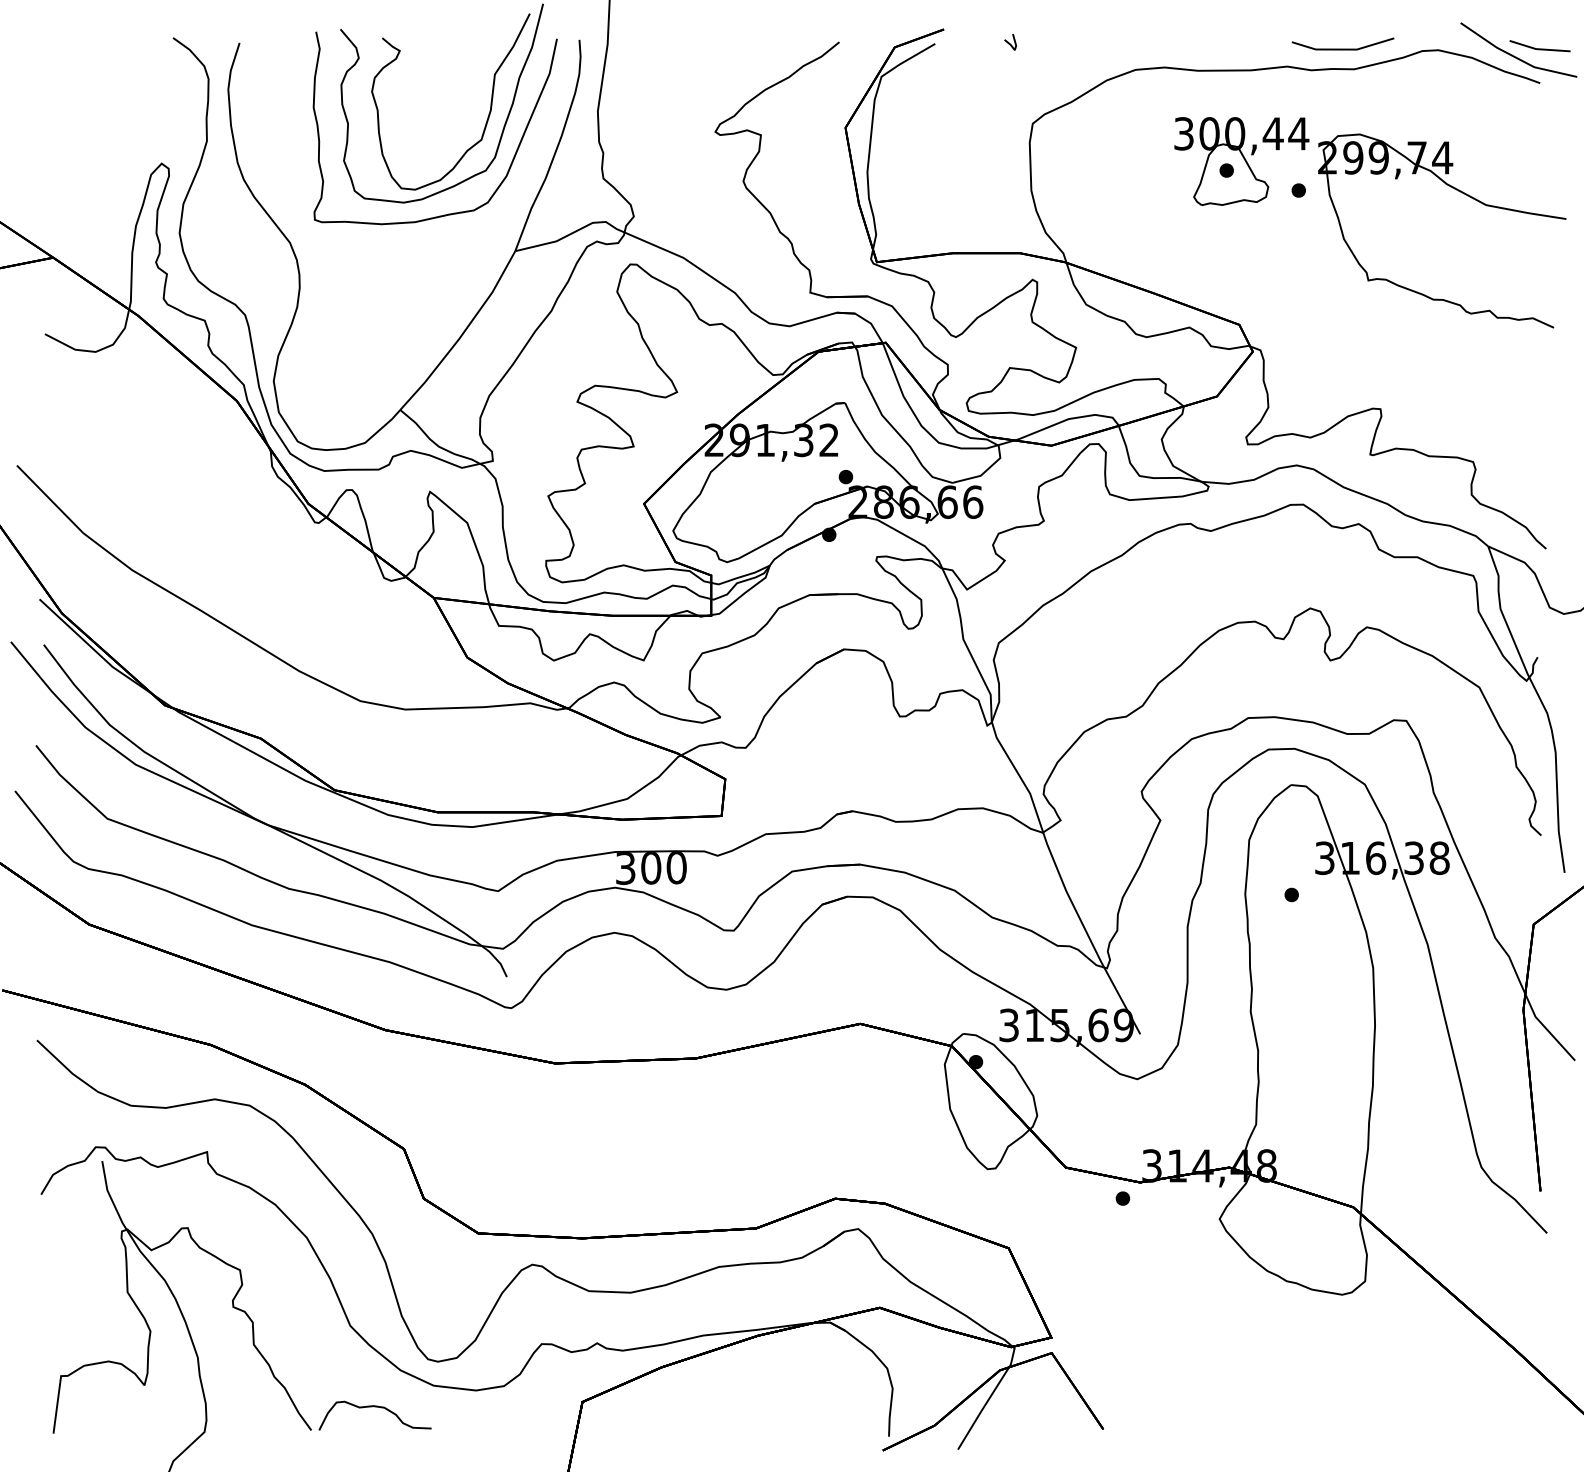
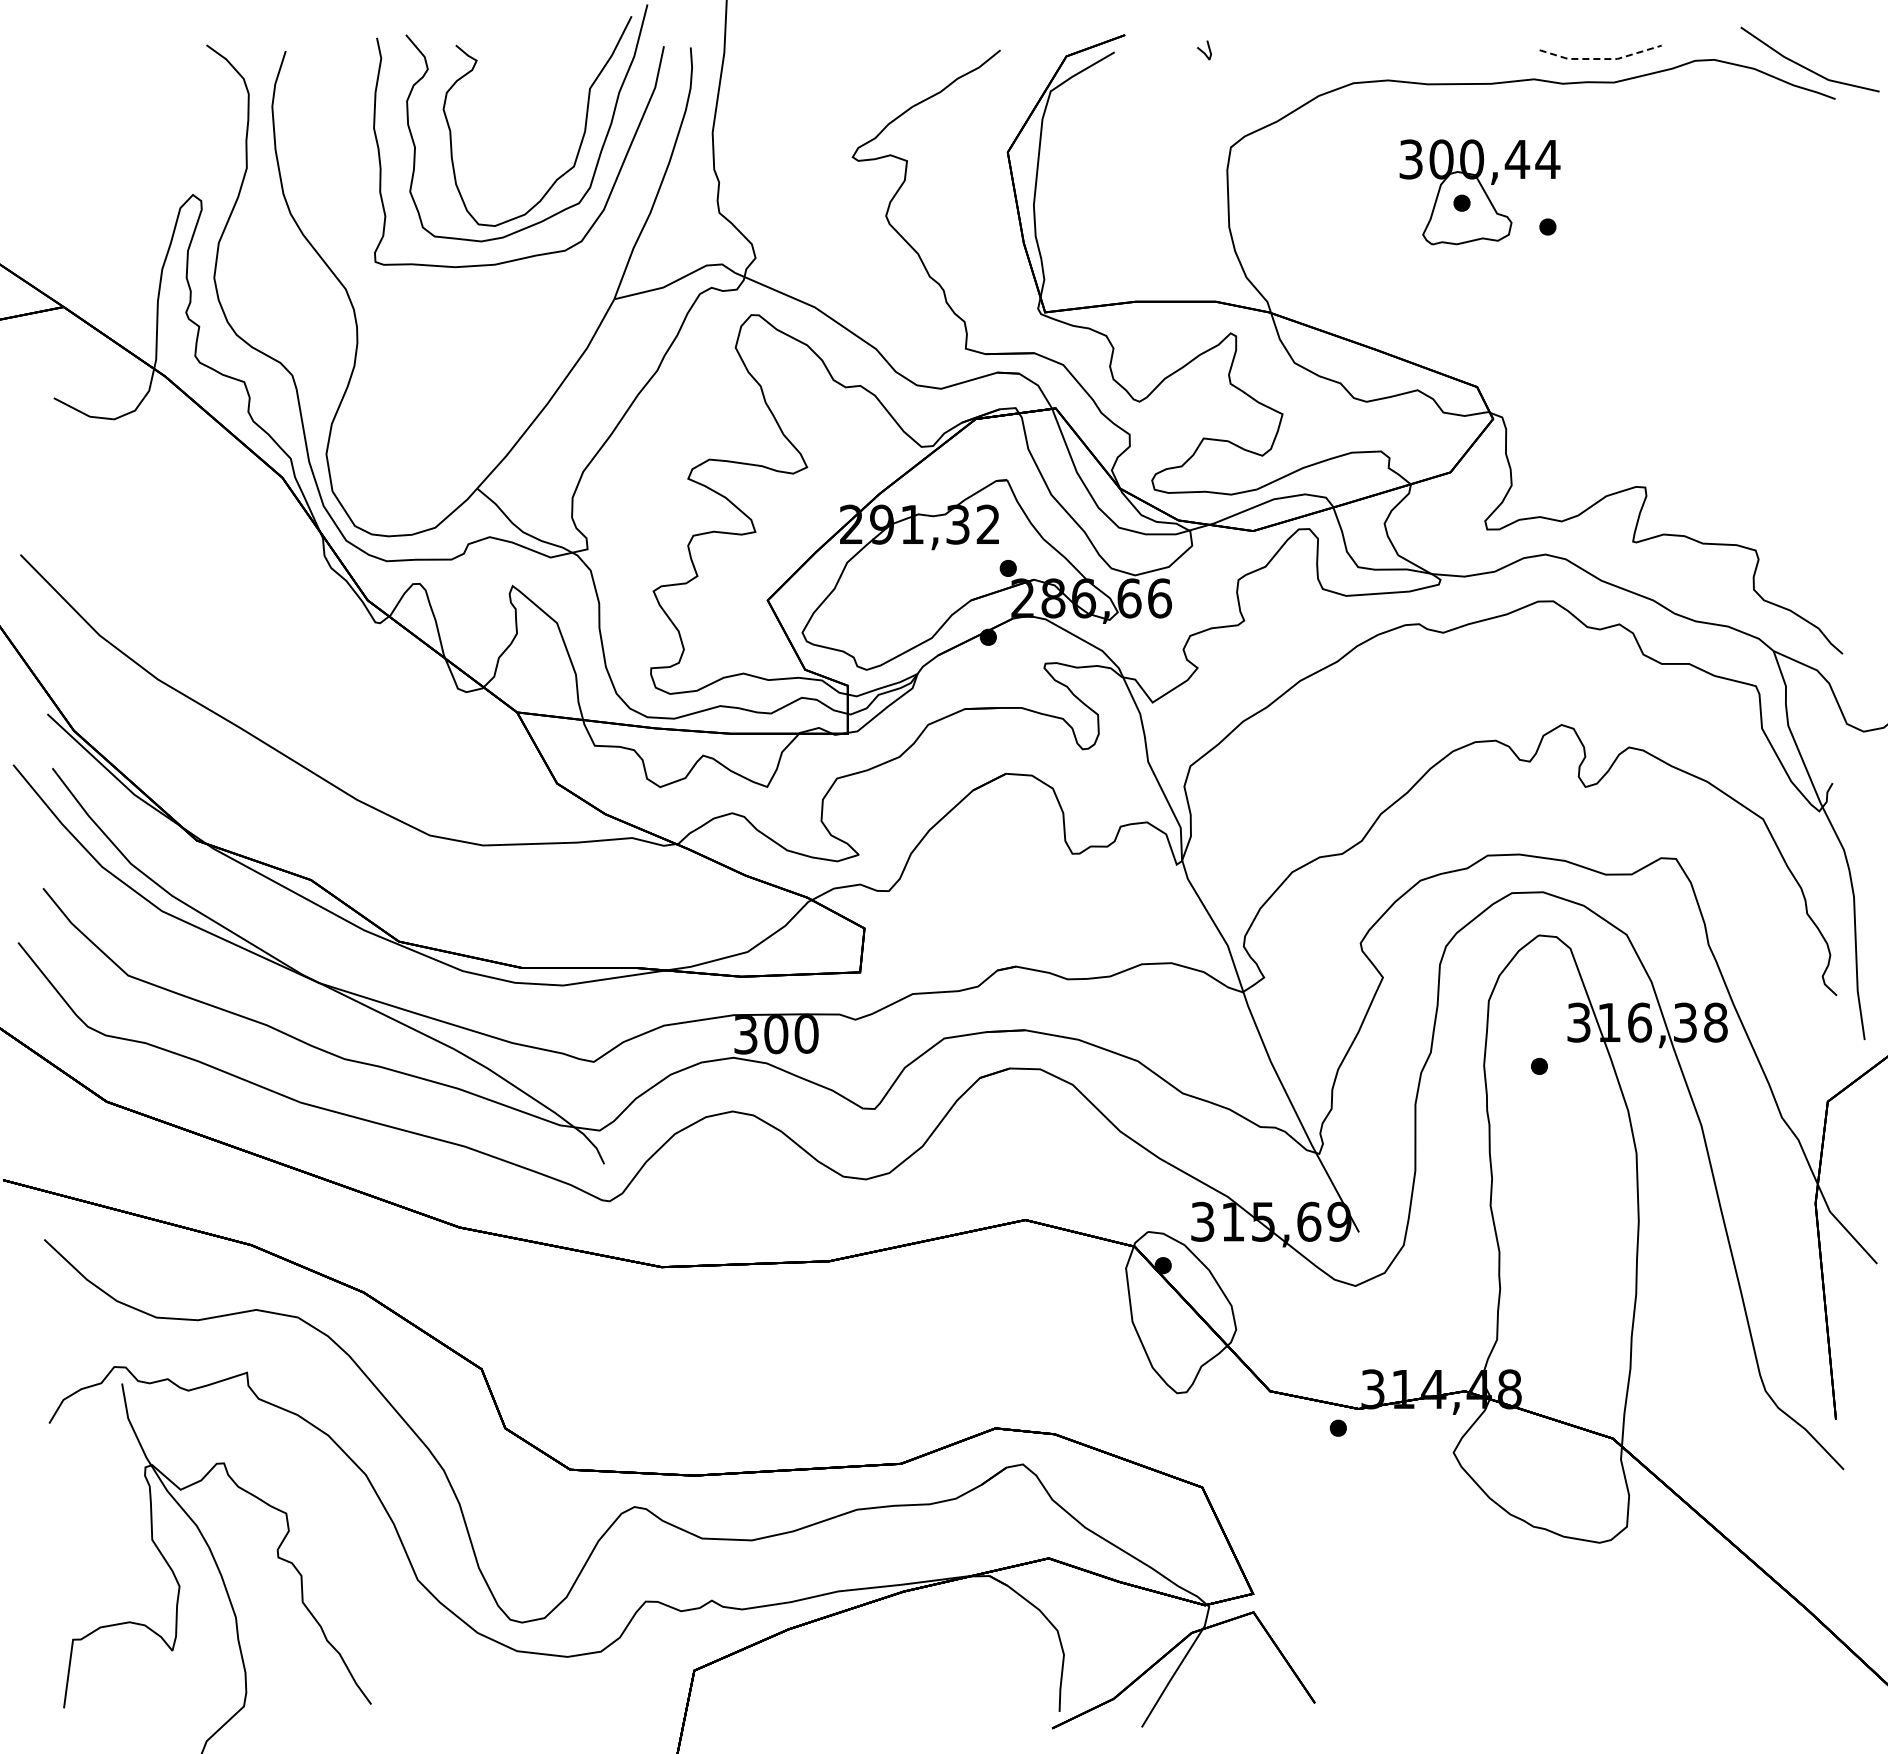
line: (1540, 48) -> (1835, 57), removed
line: (1343, 49) -> (1601, 59), solid -> dashed
part: (1460, 192) -> (1740, 229), removed
curve: (377, 1407) -> (450, 1677), removed

